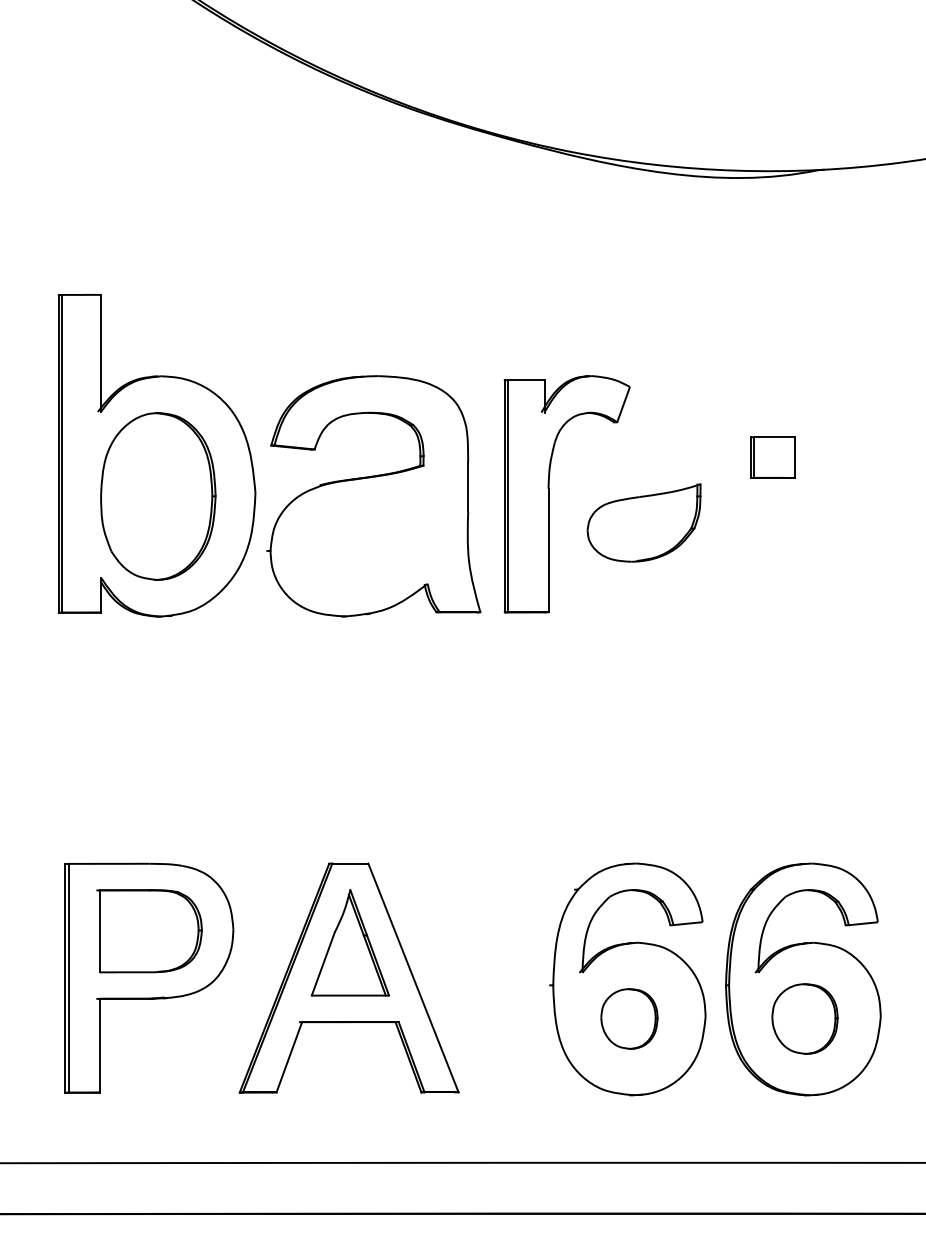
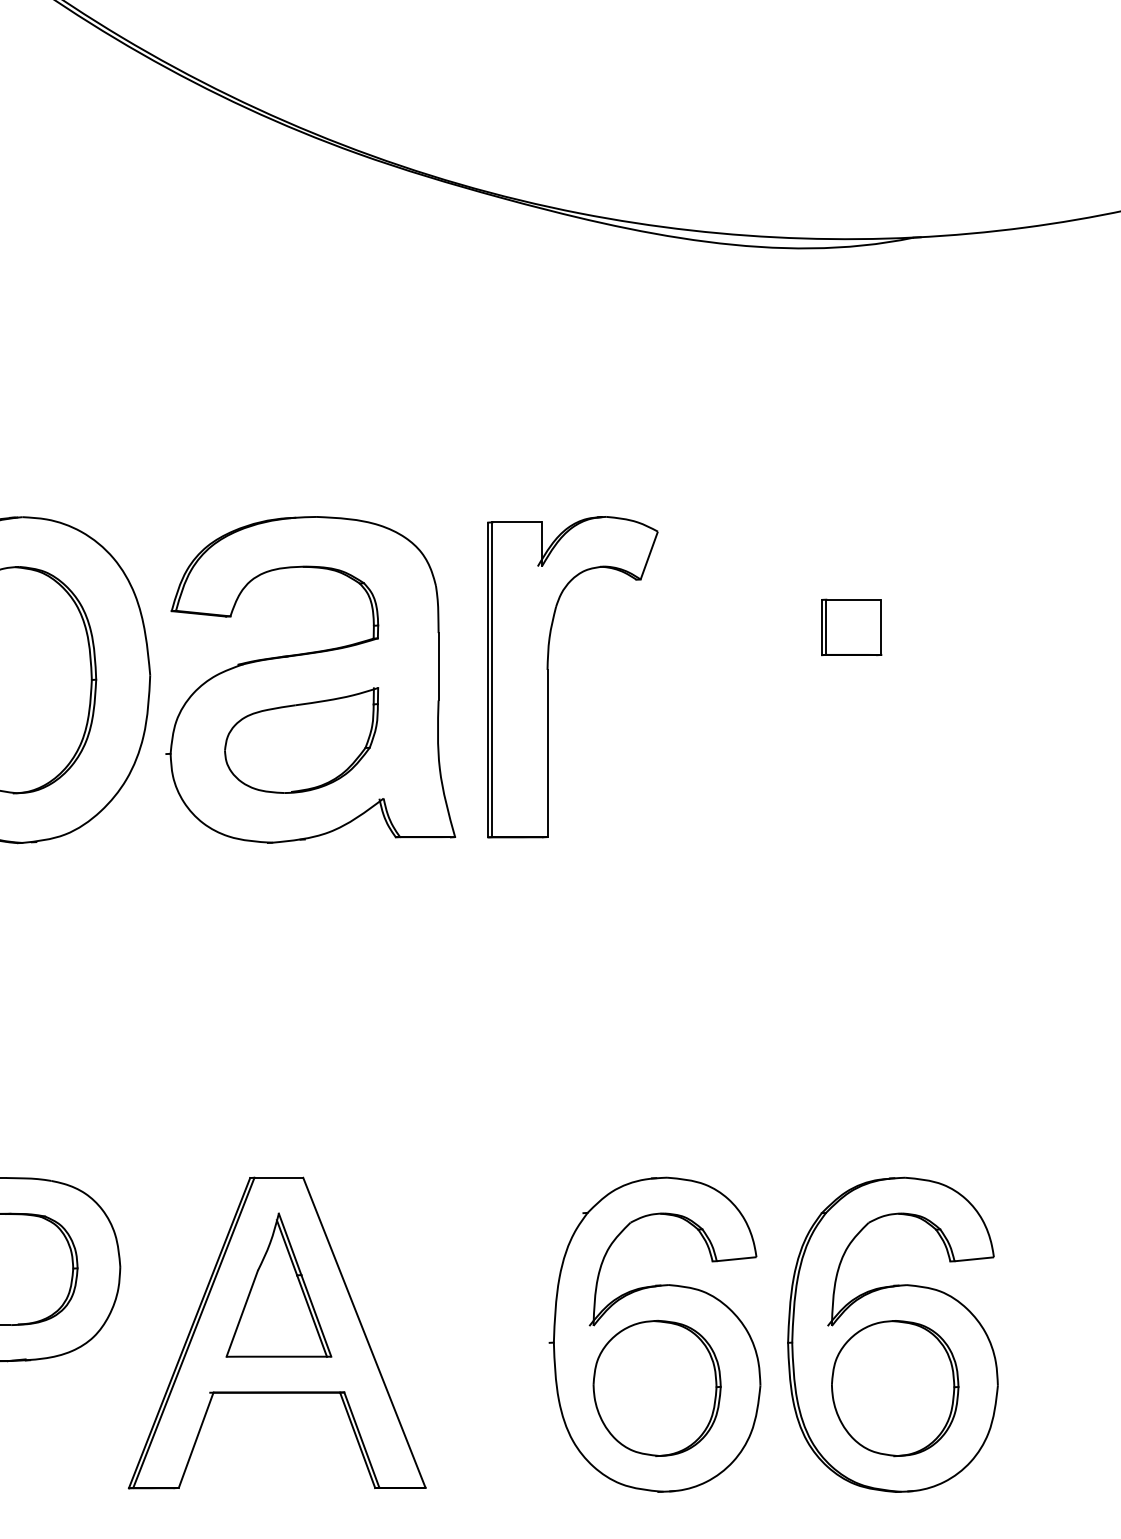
part: (643, 522) -> (300, 739), moved
part: (629, 1018) -> (657, 1387), size x1.67
part: (804, 1018) -> (894, 1387), size x1.43

